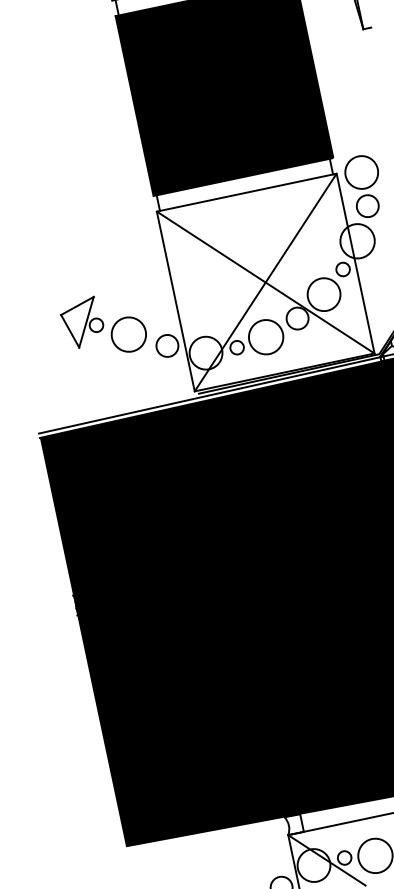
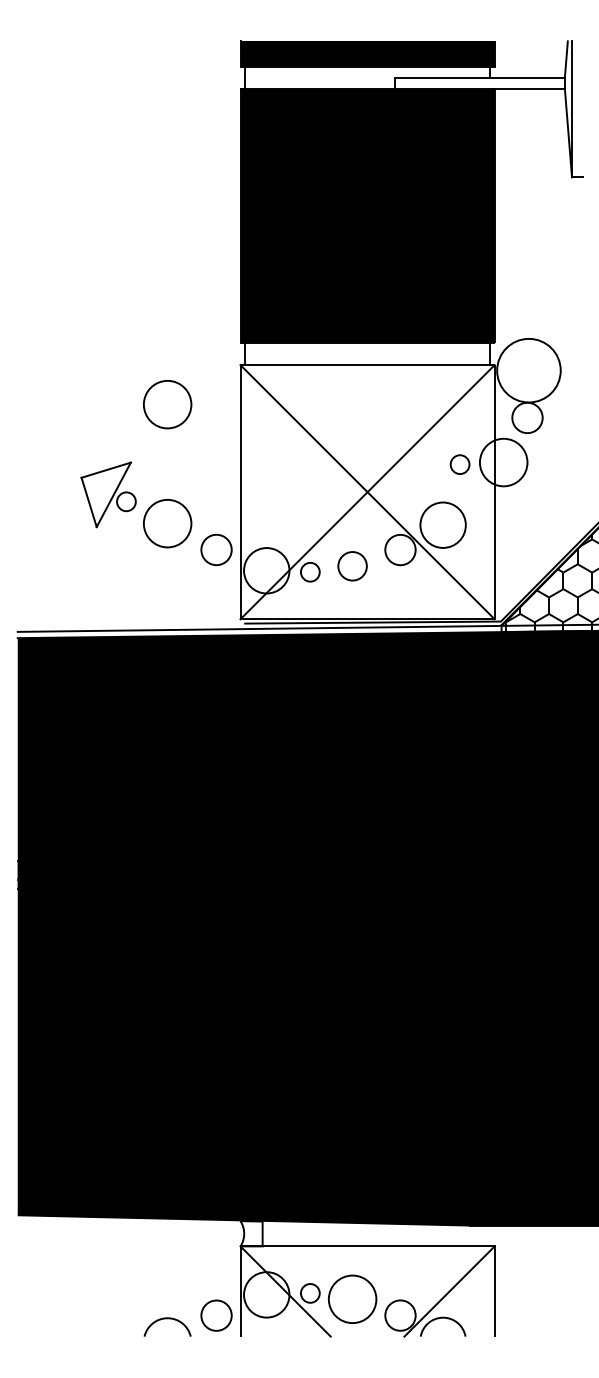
circle: (361, 172) -> (528, 370), size x1.4
circle: (111, 250) -> (167, 404), added
circle: (342, 269) -> (459, 464), moved
circle: (266, 337) -> (352, 566), size x0.6

